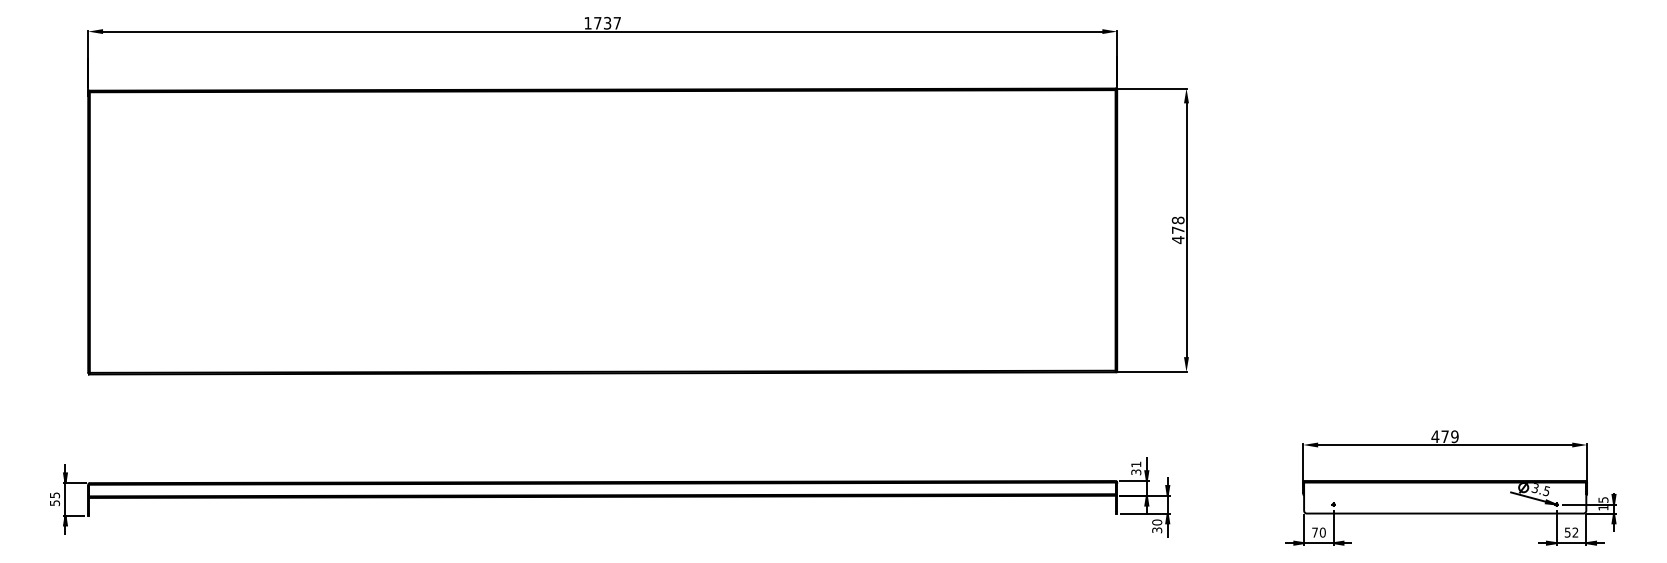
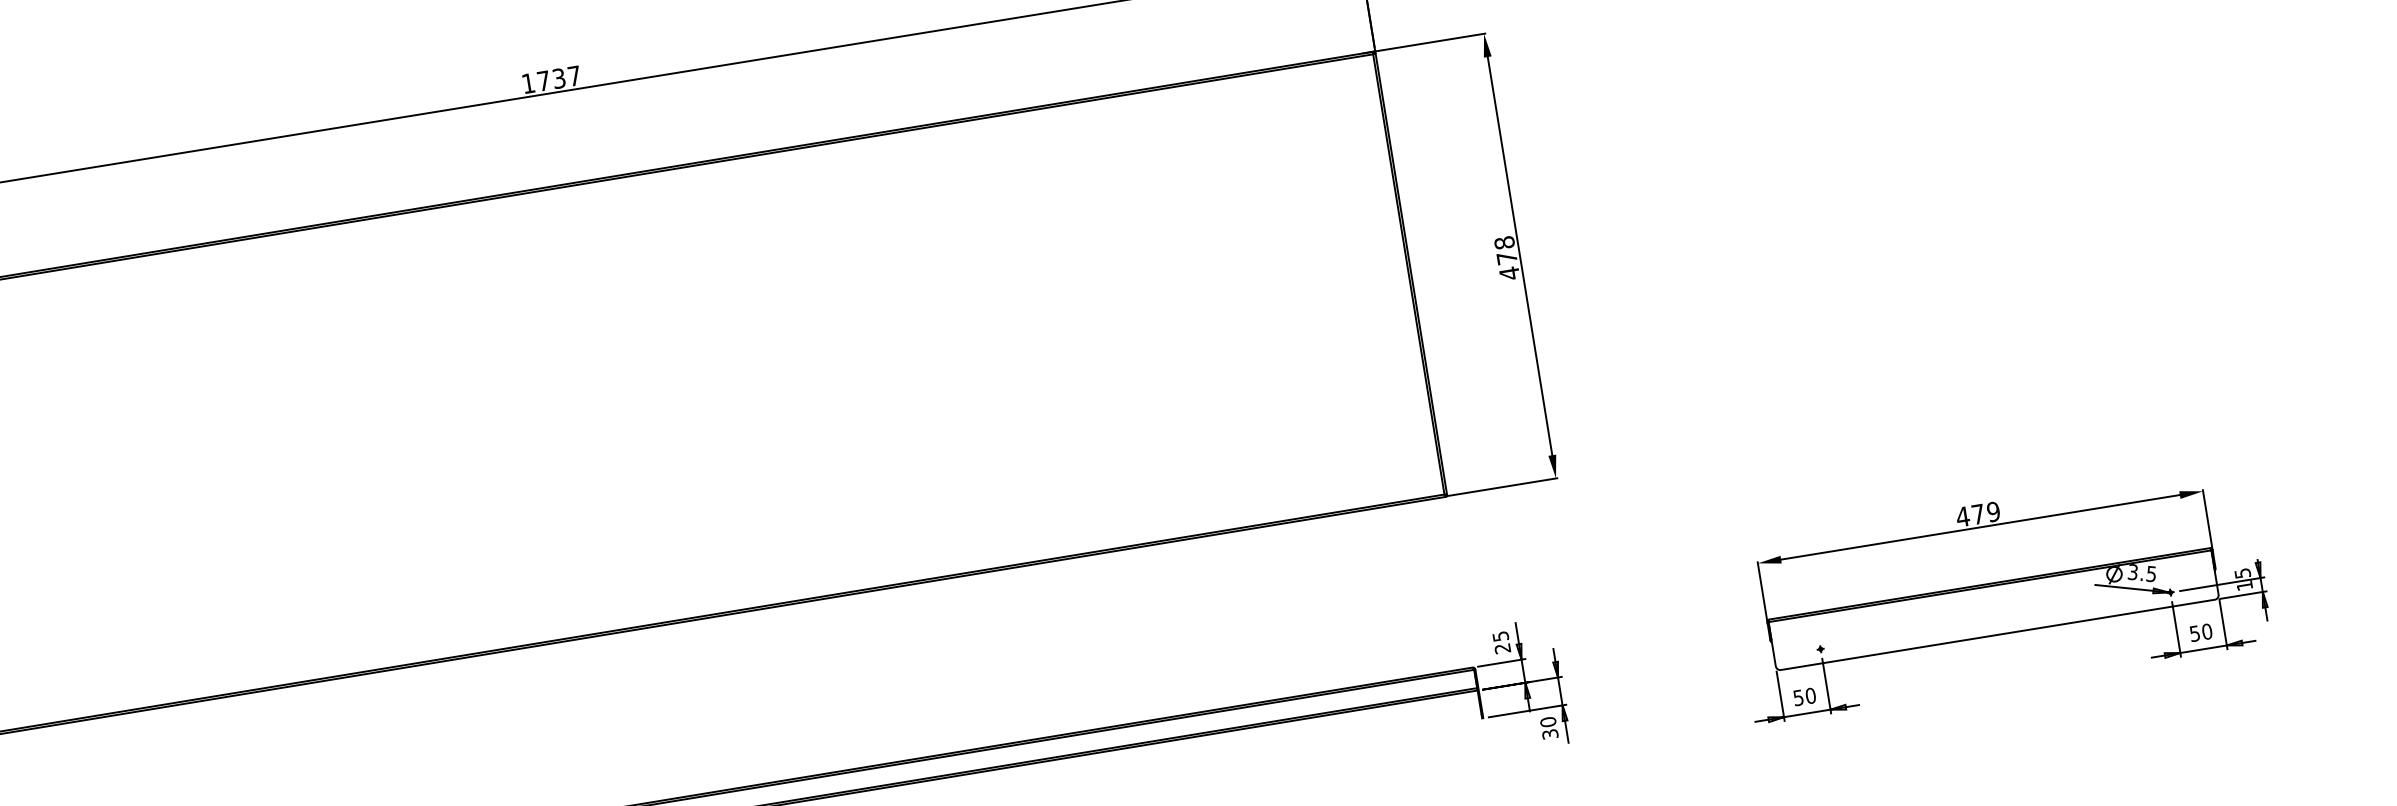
text: (1136, 468) -> (1502, 642), 31 -> 25
text: (1314, 532) -> (1797, 697), 70 -> 50
text: (1575, 532) -> (2207, 631), 52 -> 50

